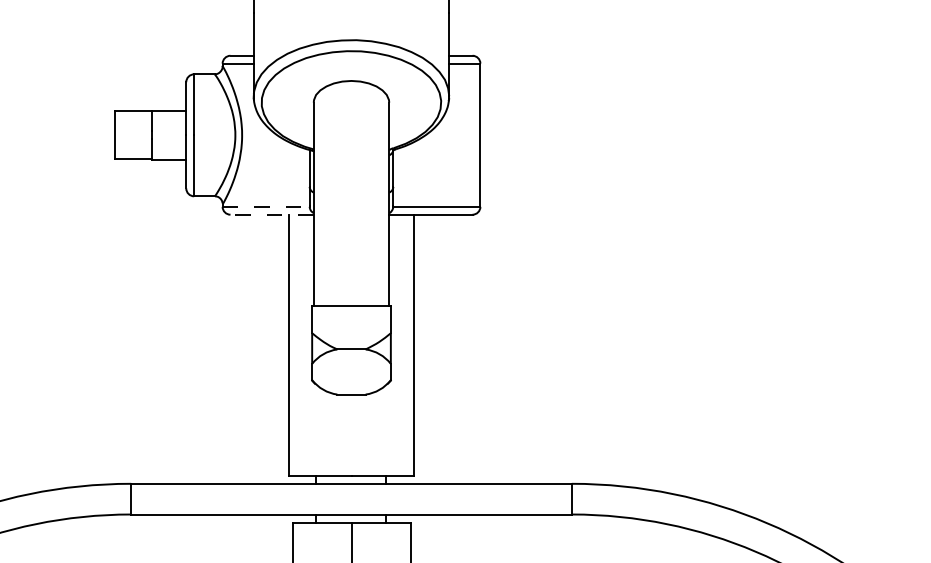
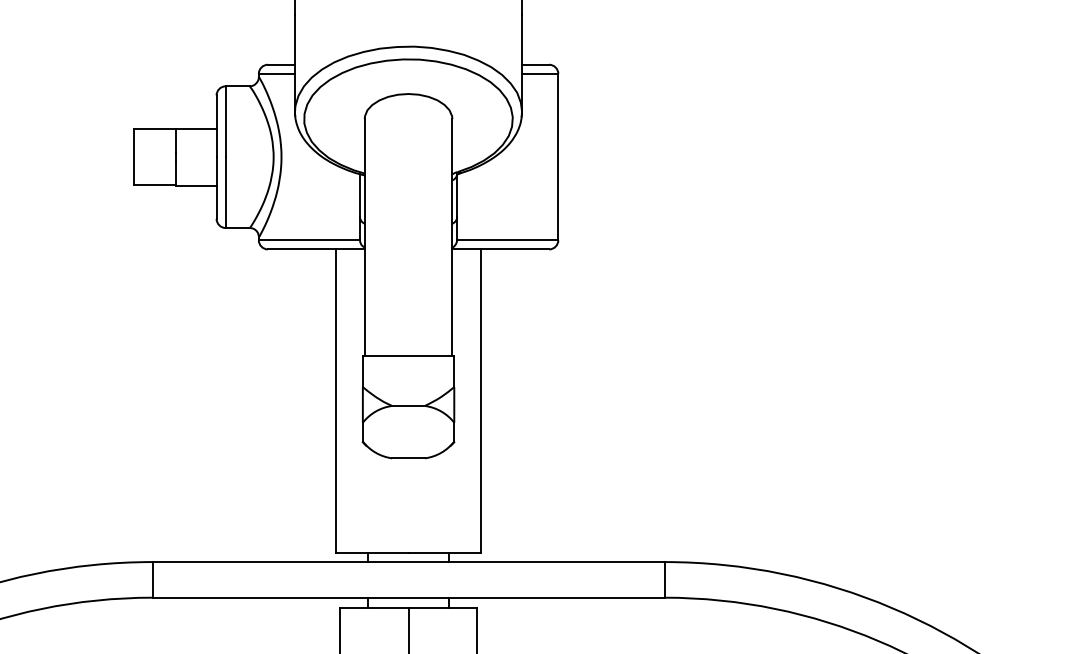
line: (266, 206) -> (309, 239), dashed -> solid
line: (272, 214) -> (316, 249), dashed -> solid

